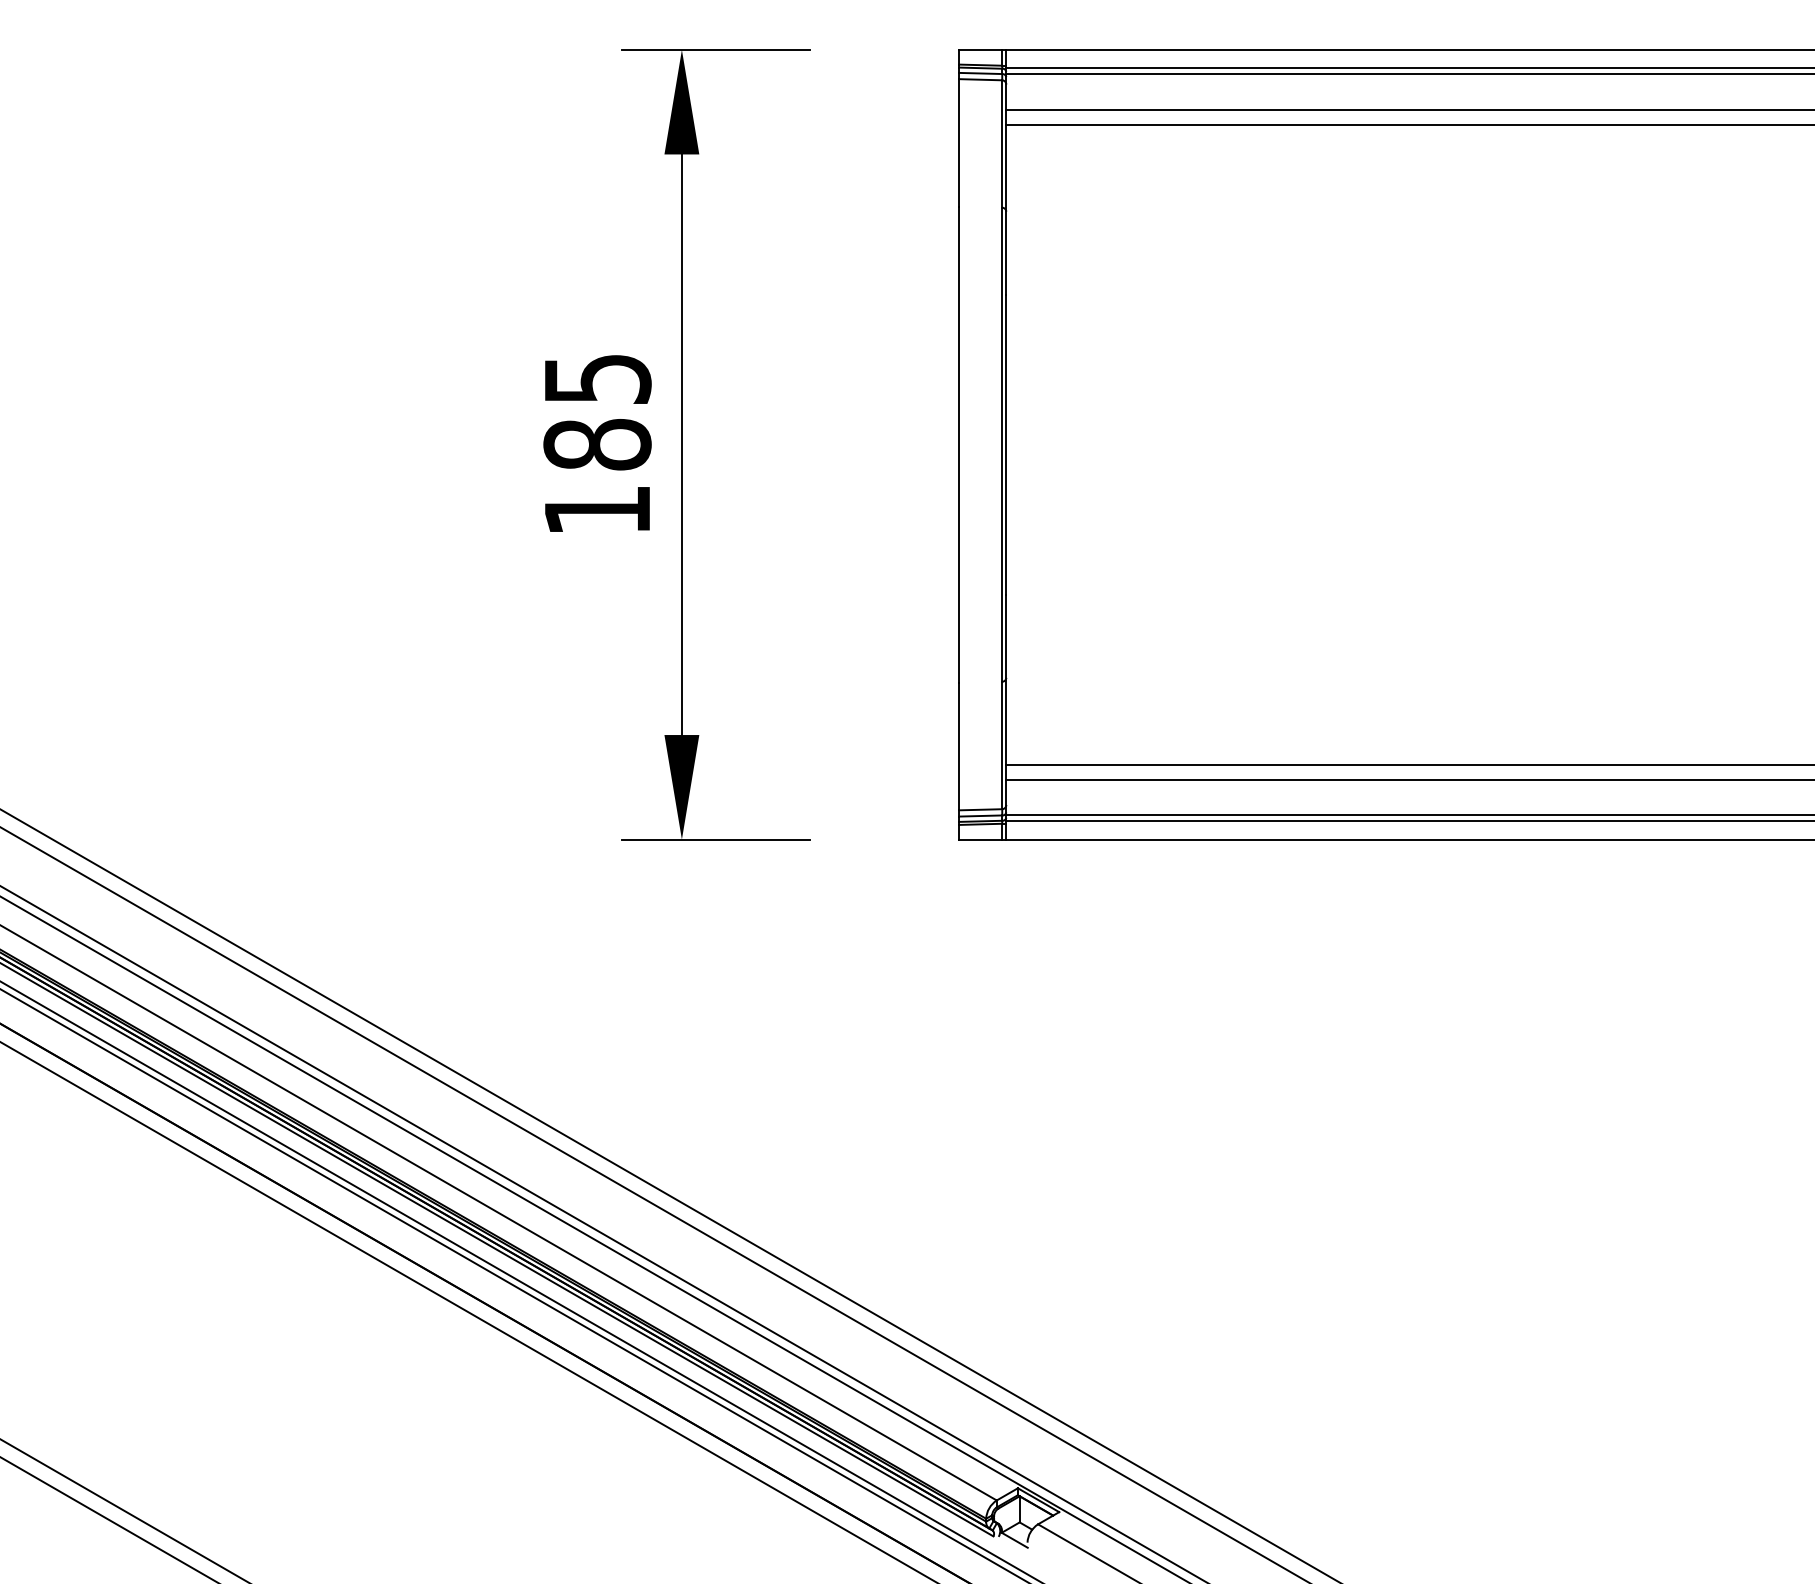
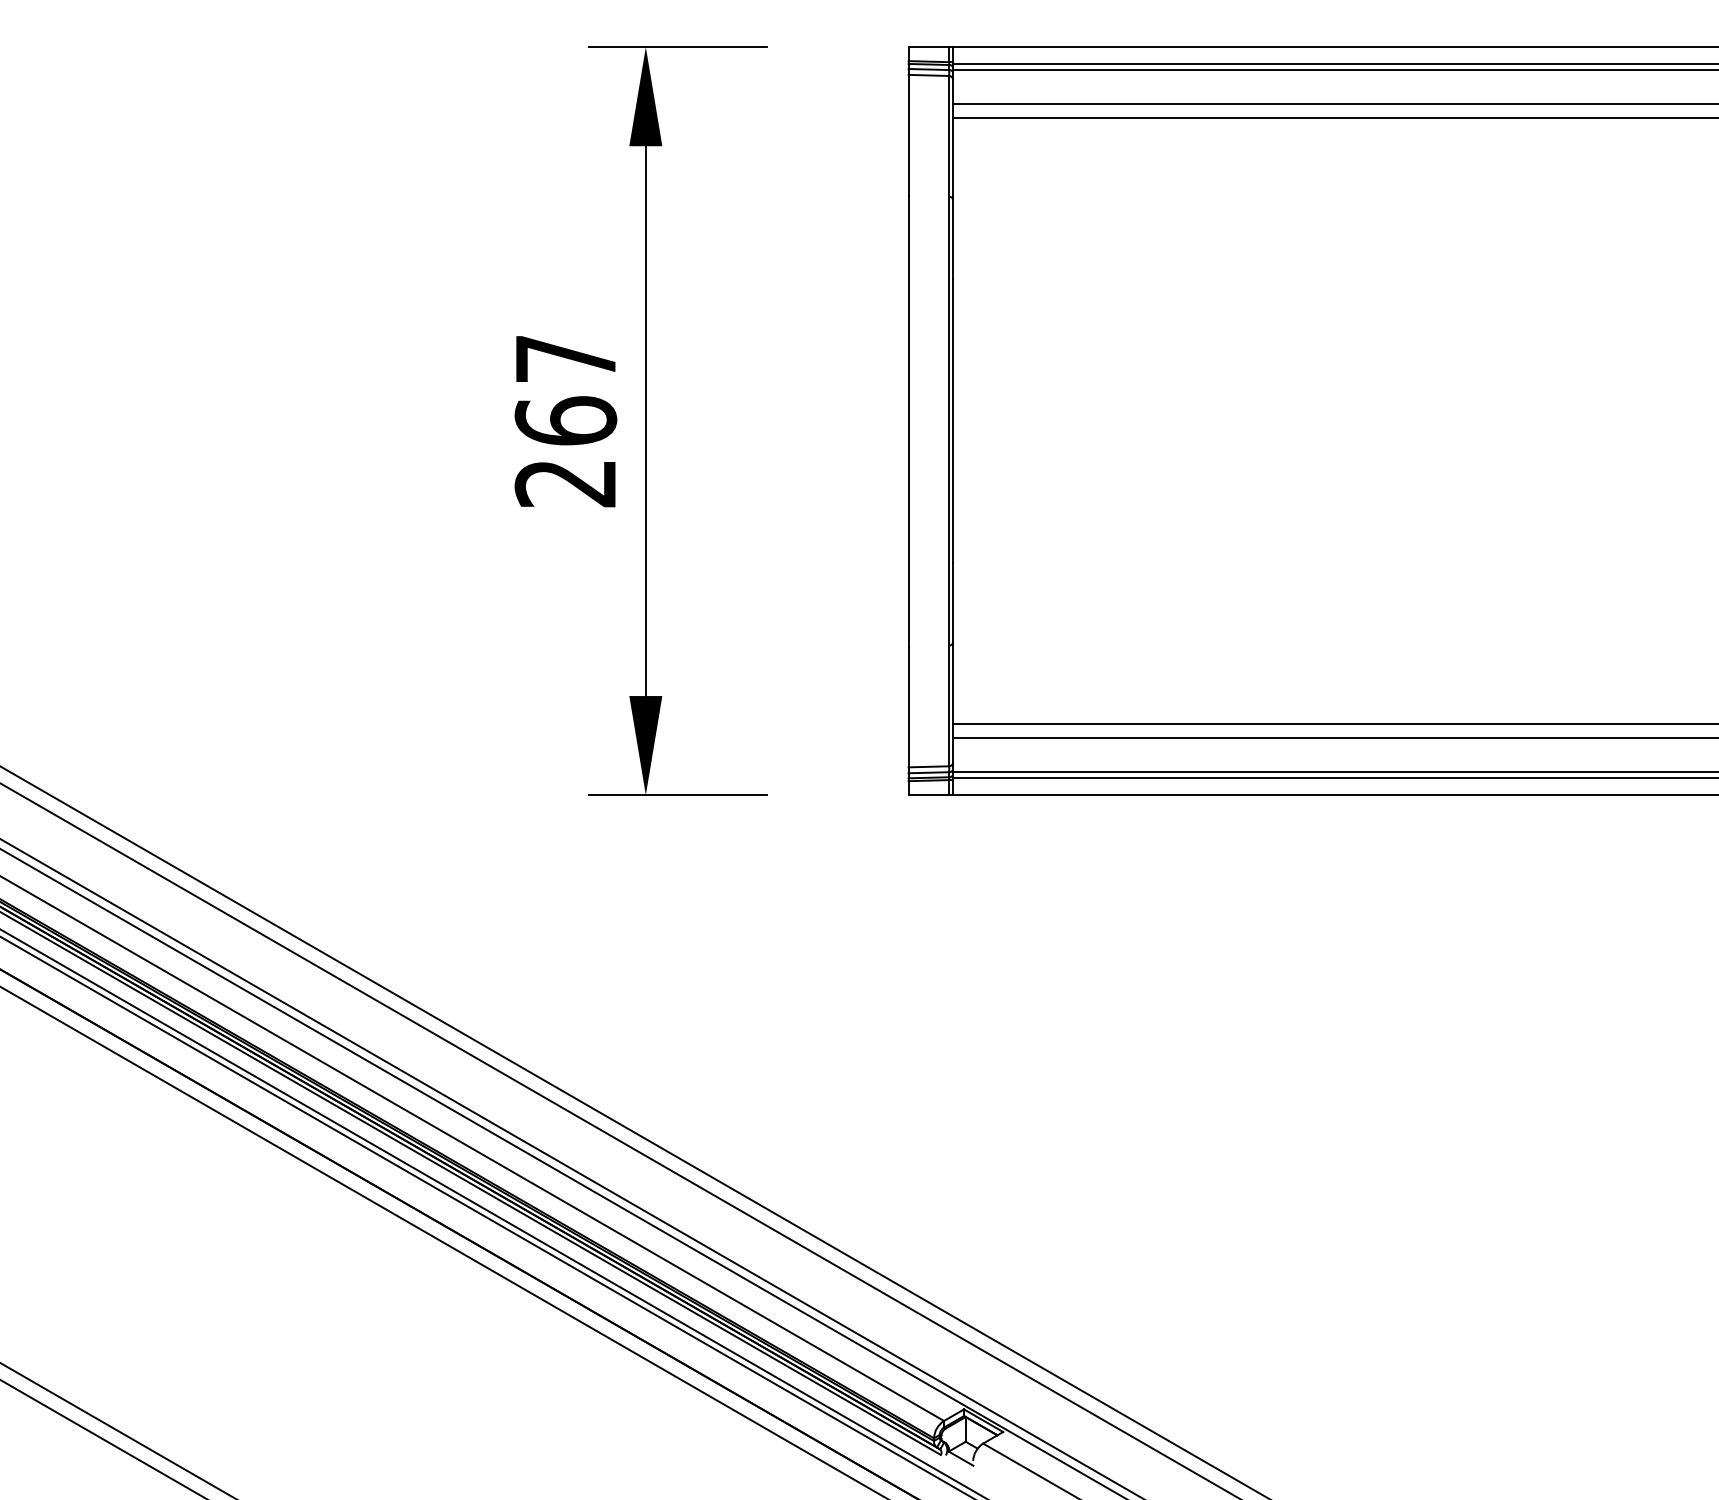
text: (597, 445) -> (565, 421), 185 -> 267

